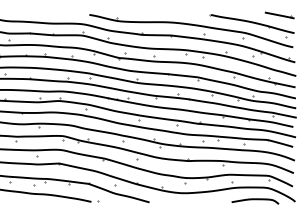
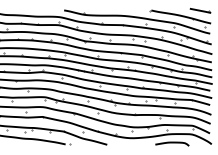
curve: (255, 200) -> (172, 143), moved

